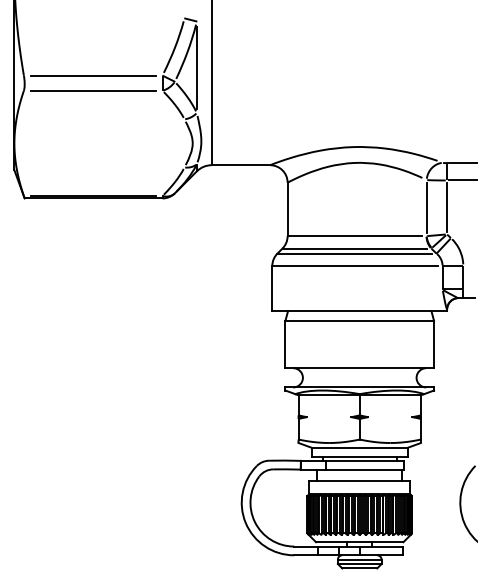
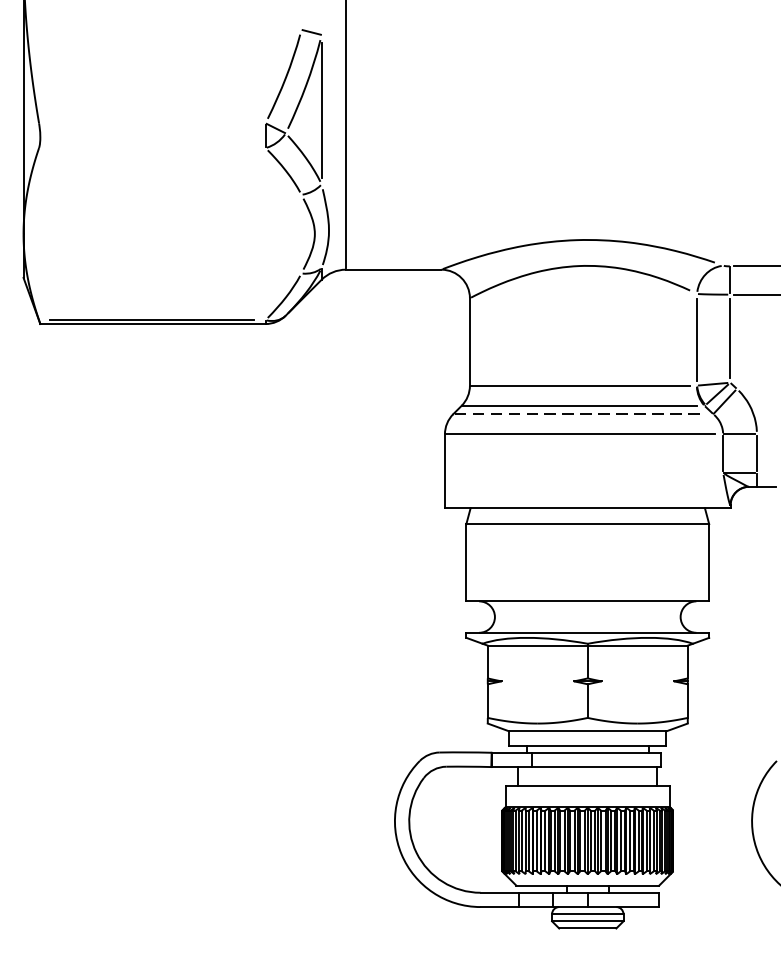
line: (92, 75) -> (151, 123), removed
line: (92, 90) -> (151, 147), removed
line: (355, 253) -> (580, 413), solid -> dashed

